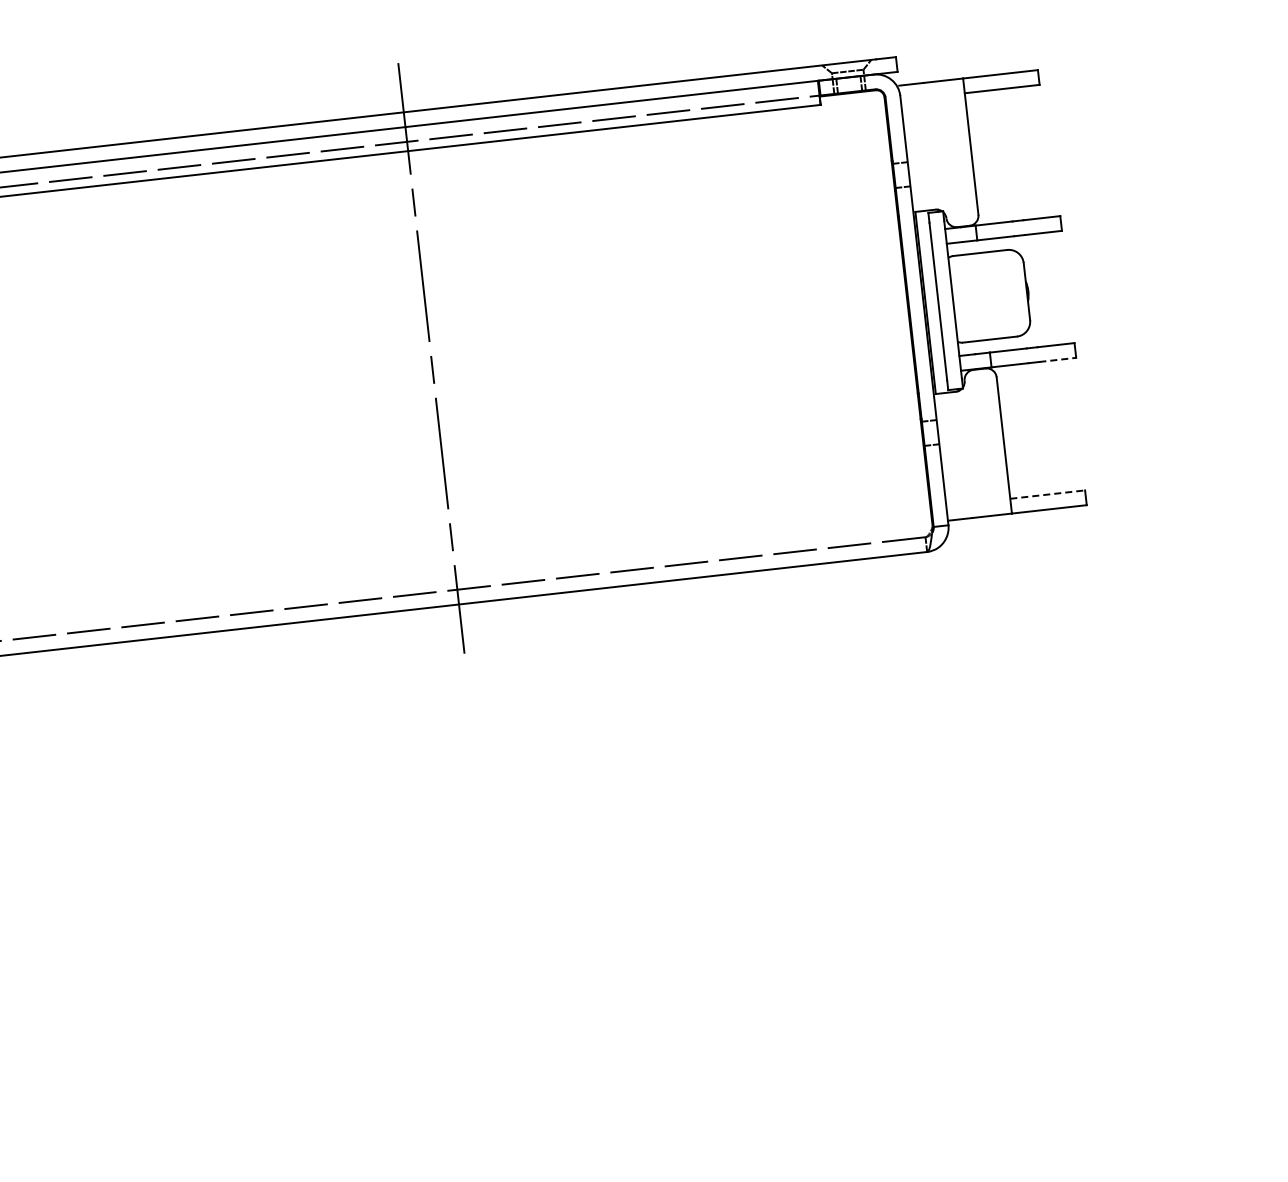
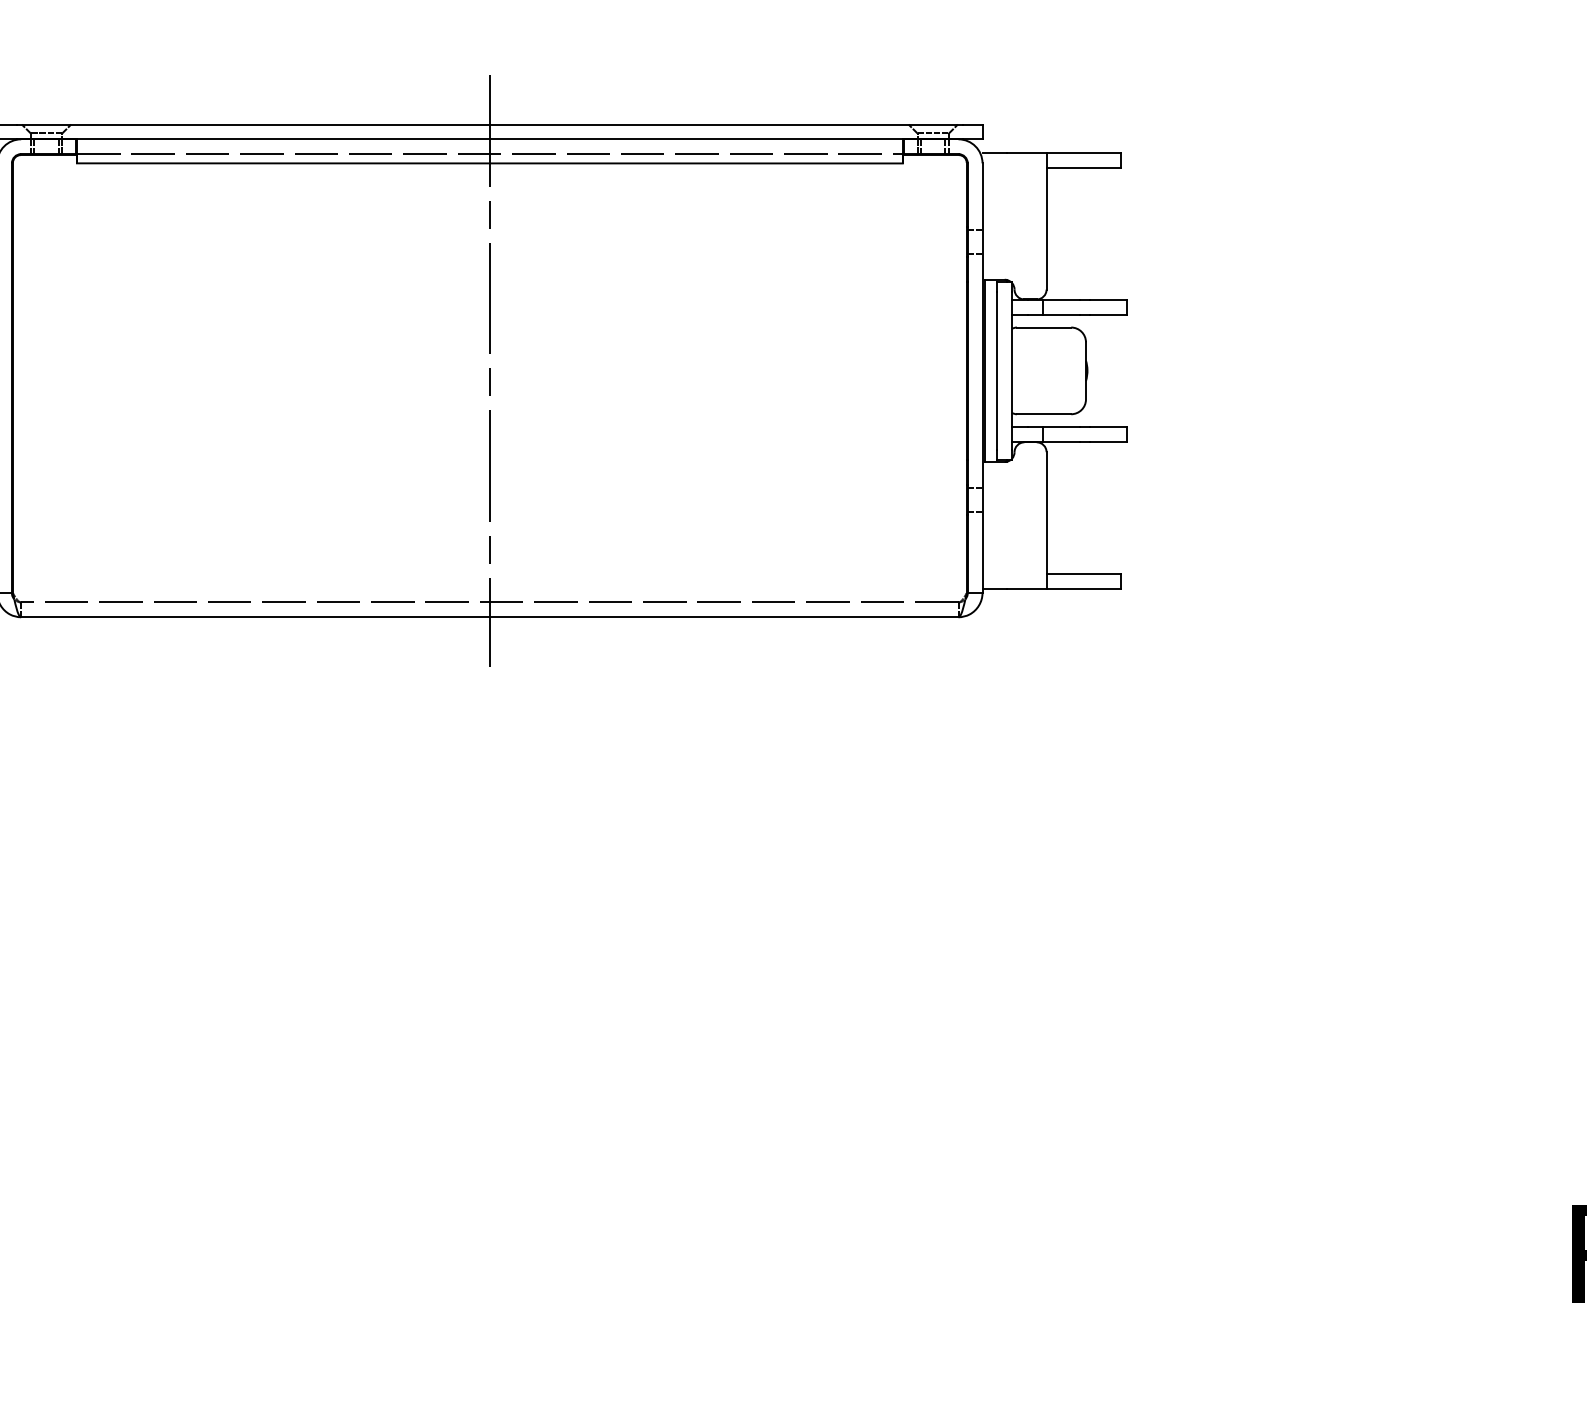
line: (1058, 359) -> (1109, 441), dashed -> solid
line: (1048, 494) -> (1084, 573), dashed -> solid

